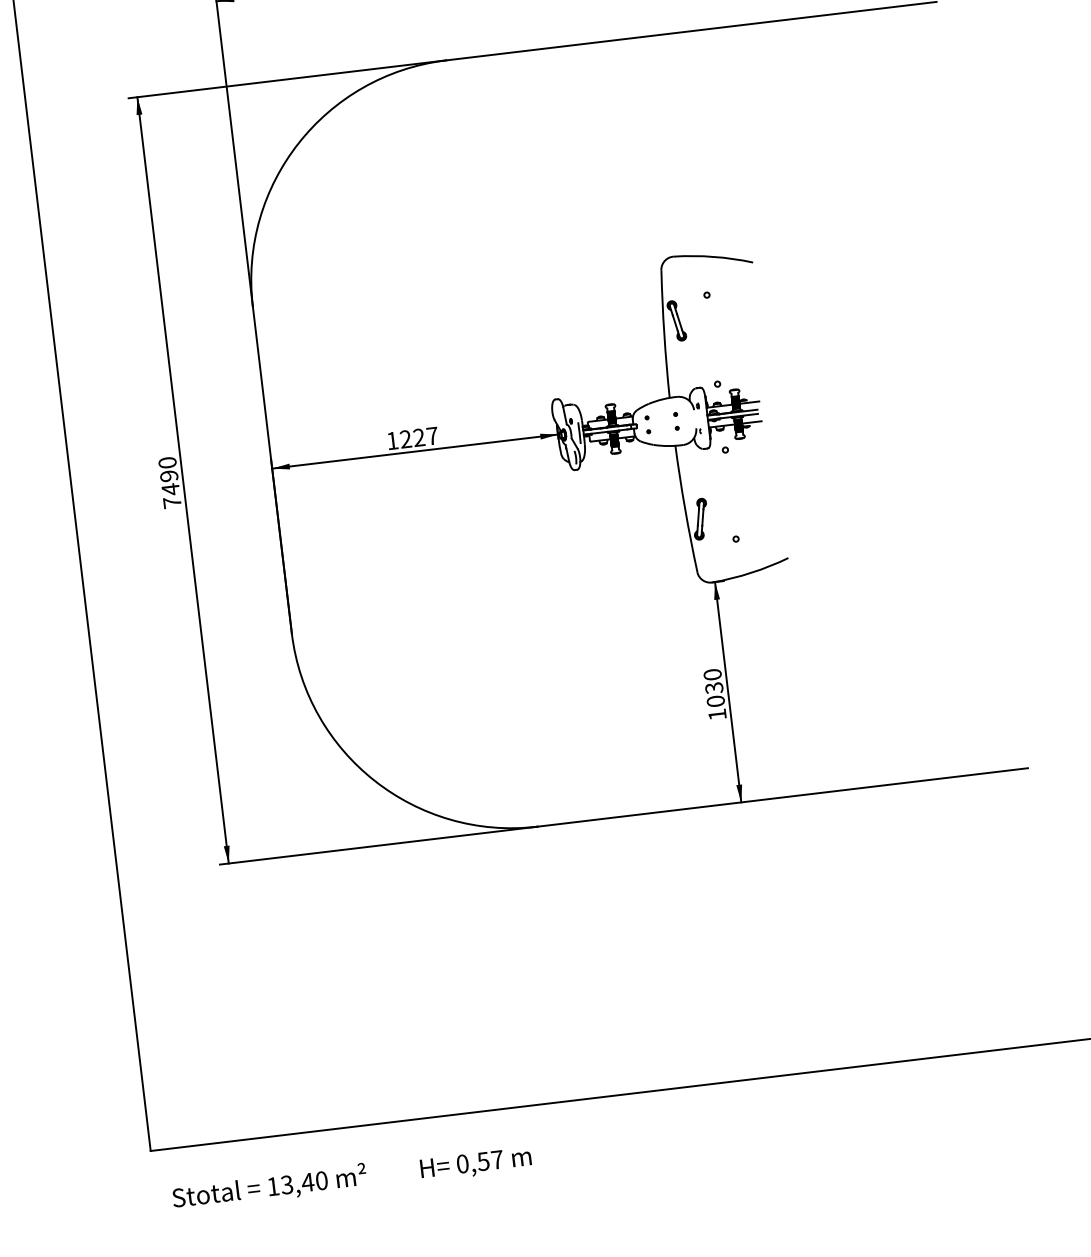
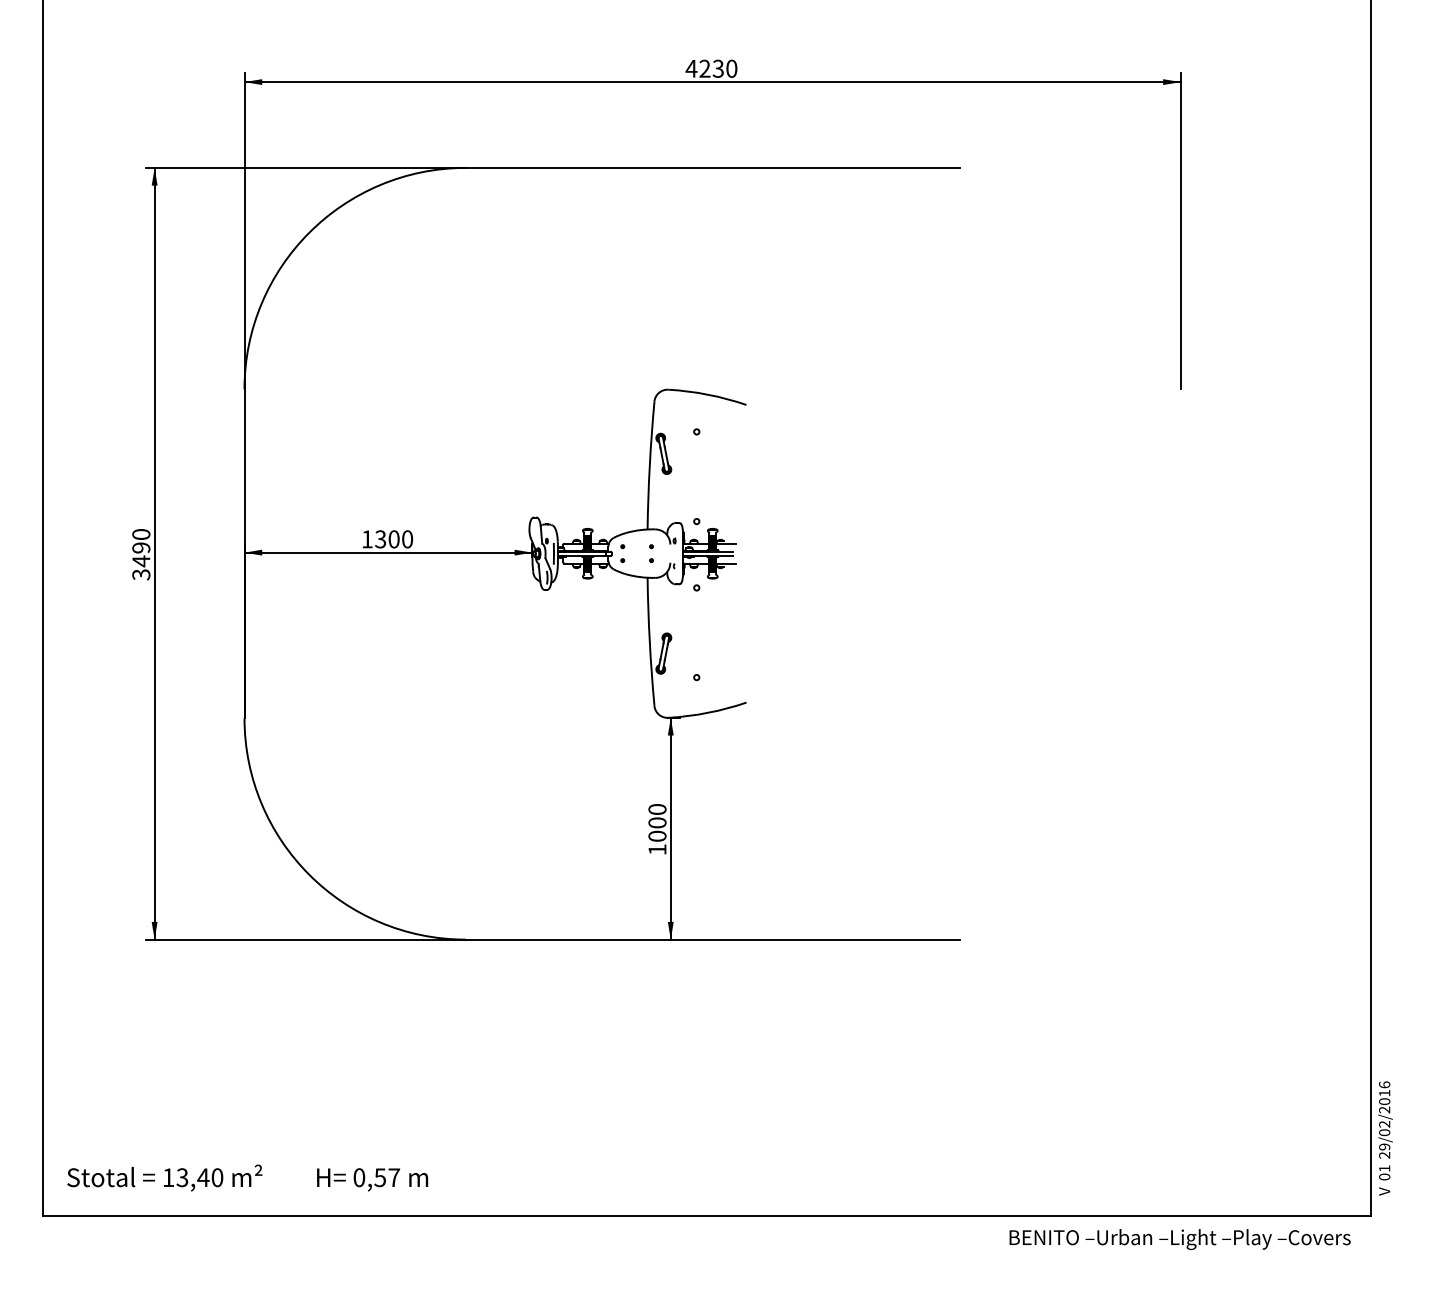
text: (419, 437) -> (394, 539), 1227 -> 1300
text: (172, 502) -> (141, 574), 7490 -> 3490
text: (714, 687) -> (657, 822), 1030 -> 1000
text: (351, 1177) -> (247, 1177), moved

